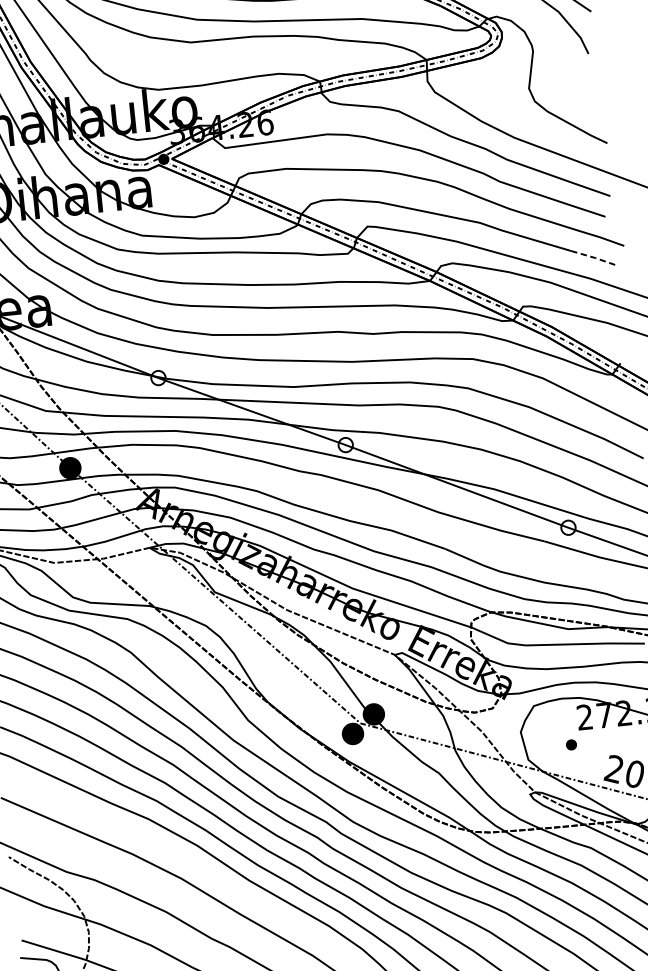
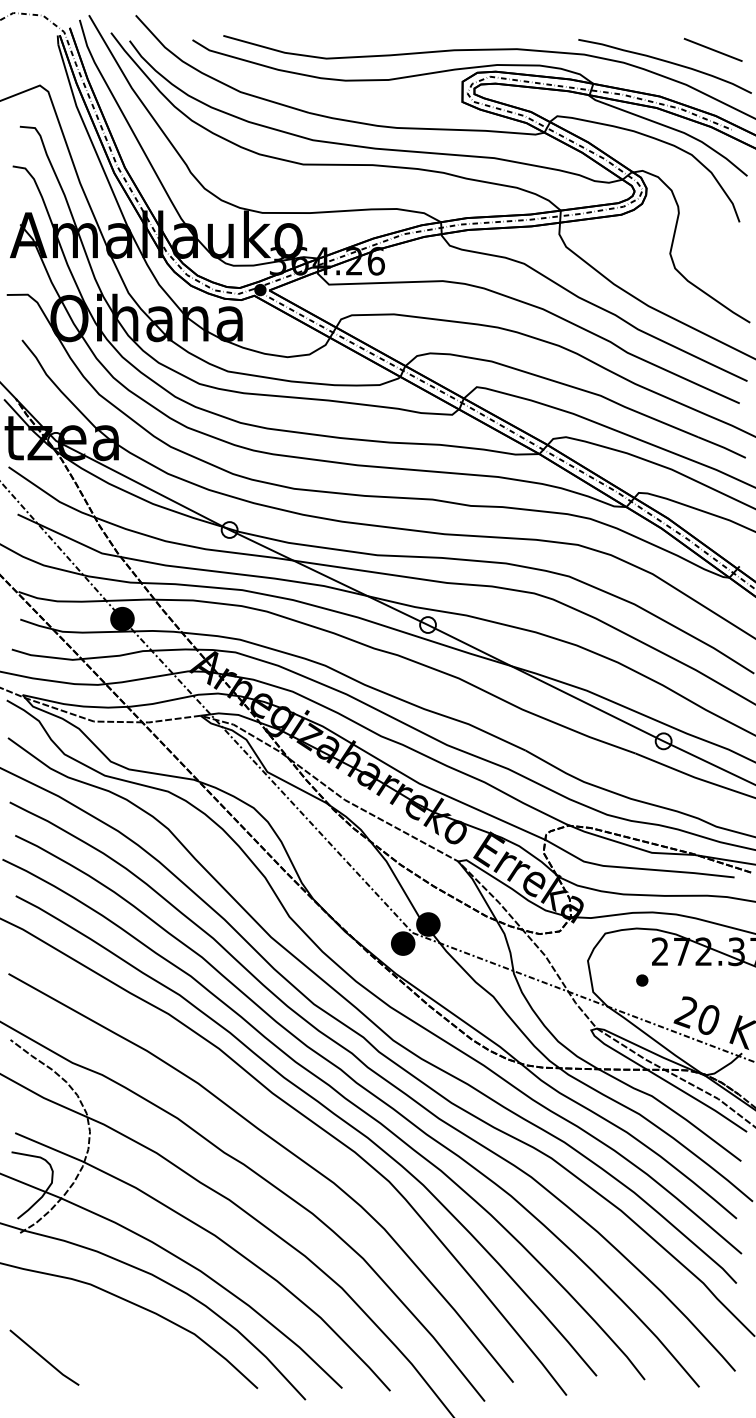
line: (594, 258) -> (722, 447), dashed -> solid

